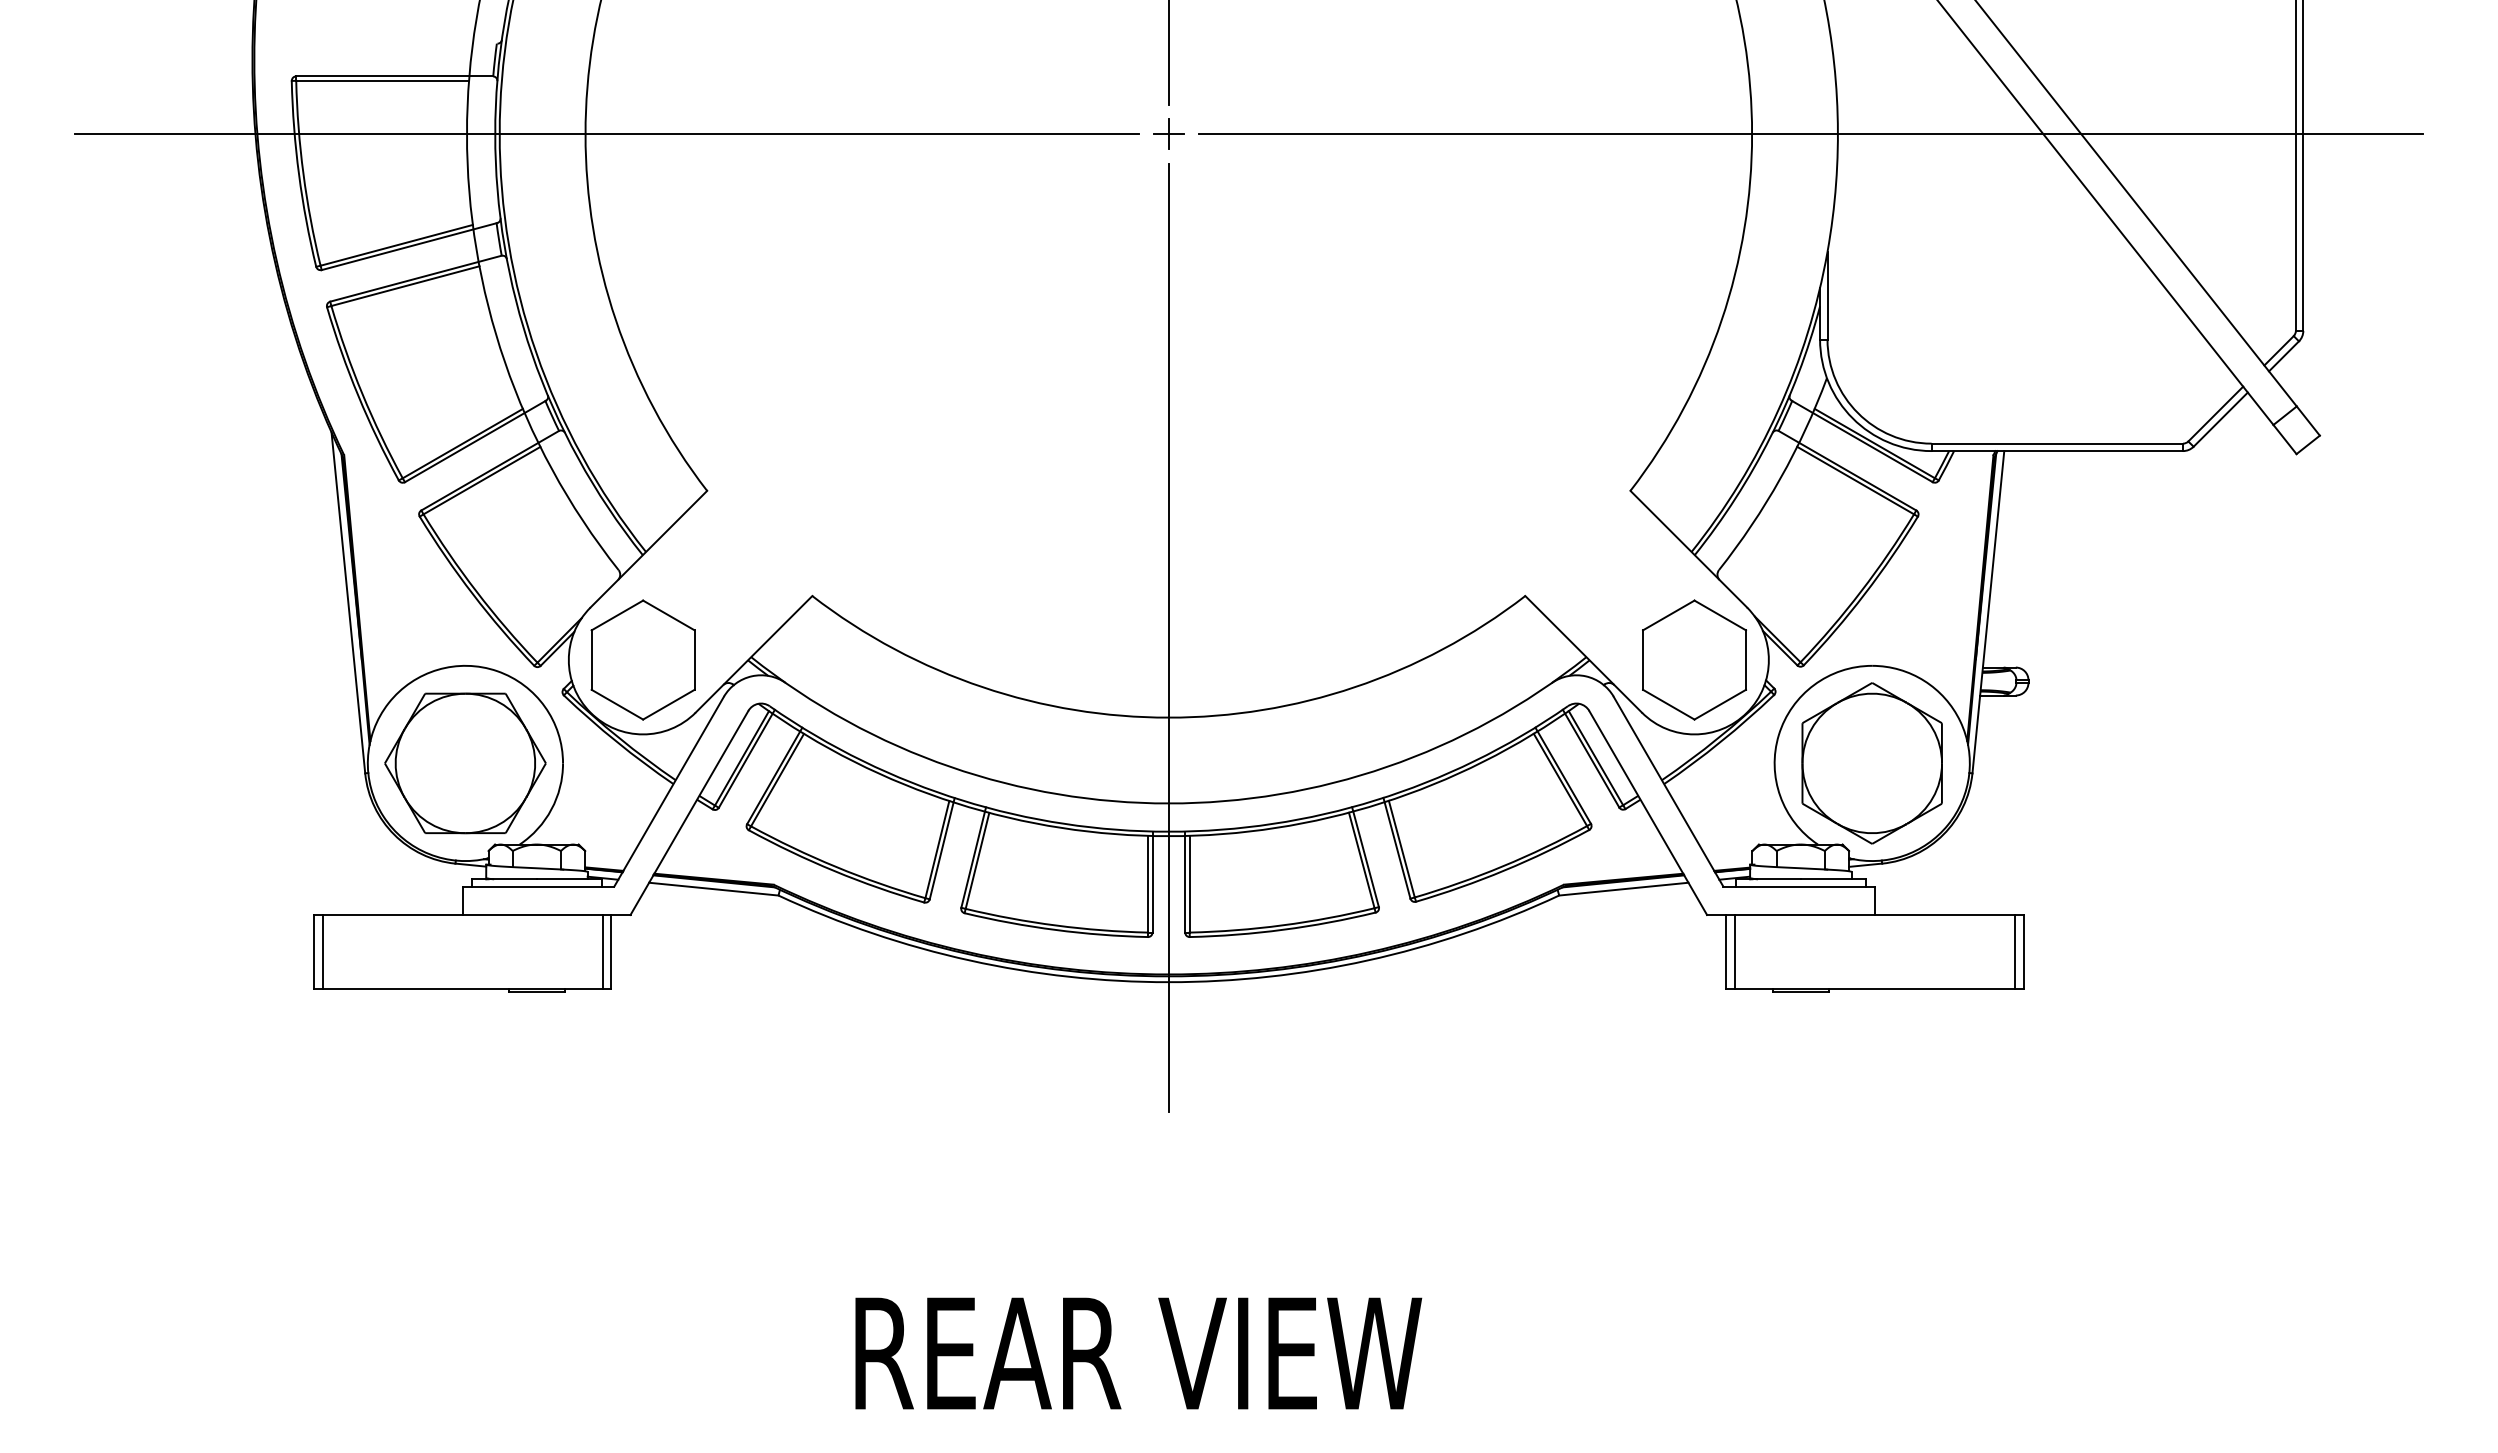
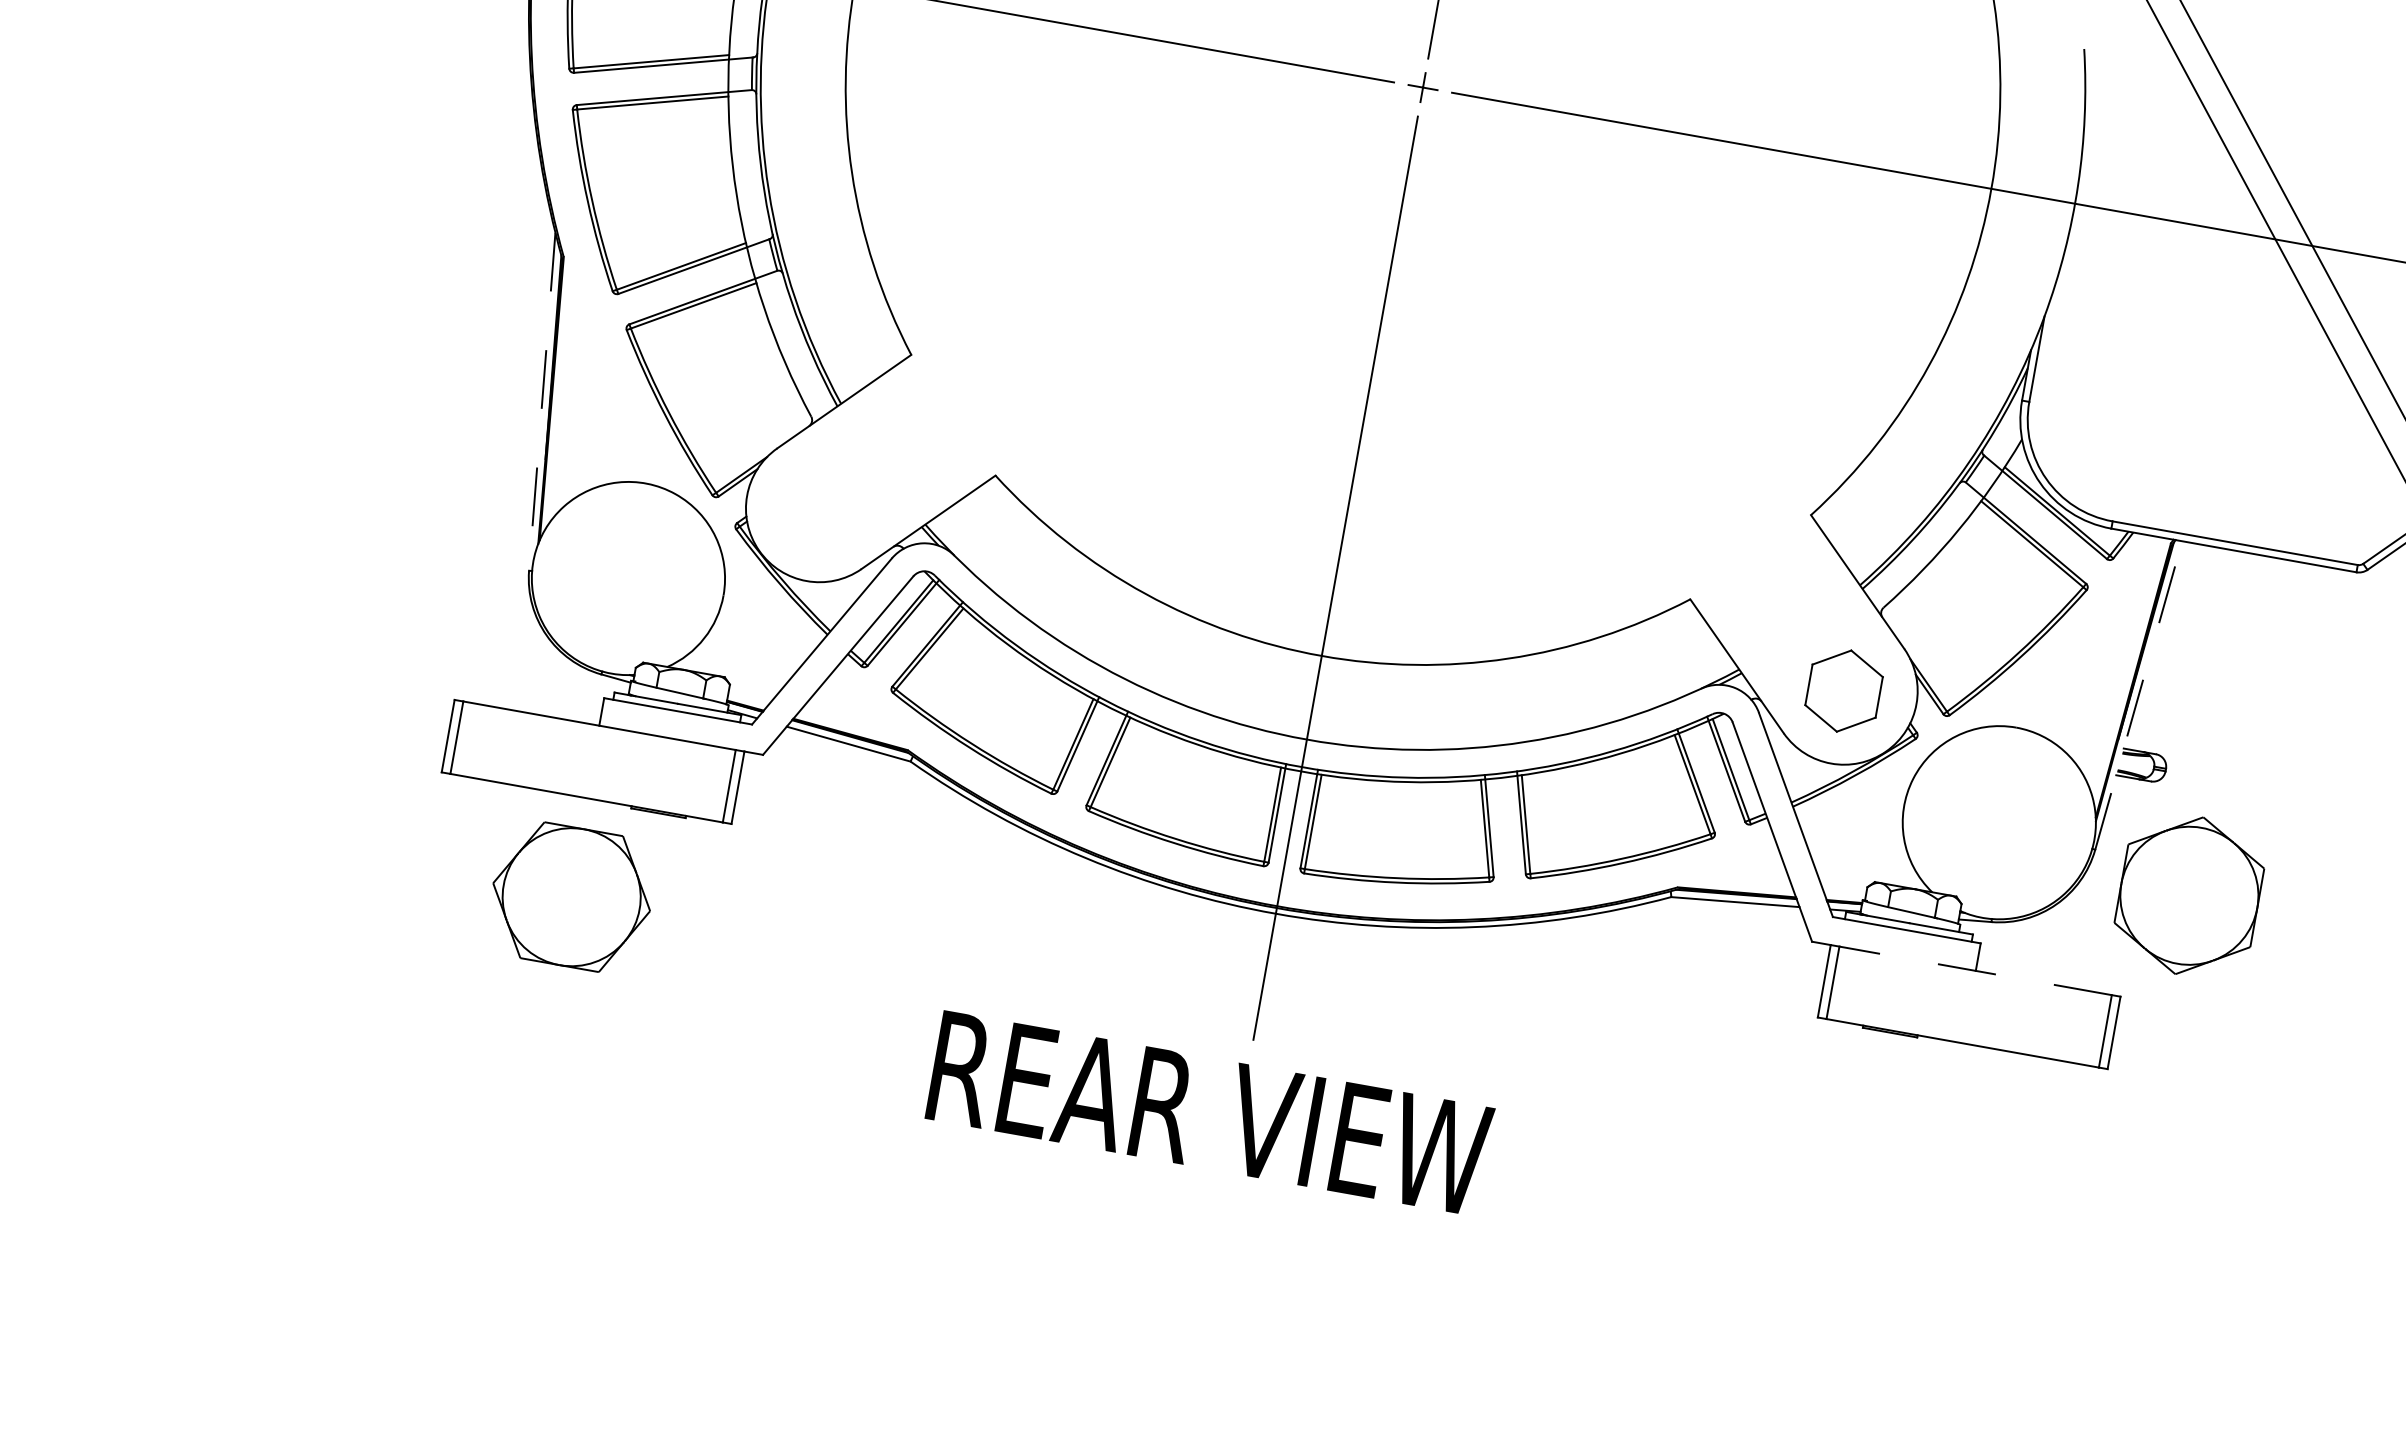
line: (348, 603) -> (542, 402), solid -> dashed
line: (1988, 612) -> (2138, 695), solid -> dashed
part: (642, 659) -> (819, 507), removed
part: (1694, 659) -> (1844, 690), size x0.7
part: (465, 763) -> (571, 897), moved
part: (1871, 763) -> (2188, 895), moved
line: (1874, 915) -> (1975, 971), solid -> dashed
text: (1138, 1353) -> (1209, 1113), moved

